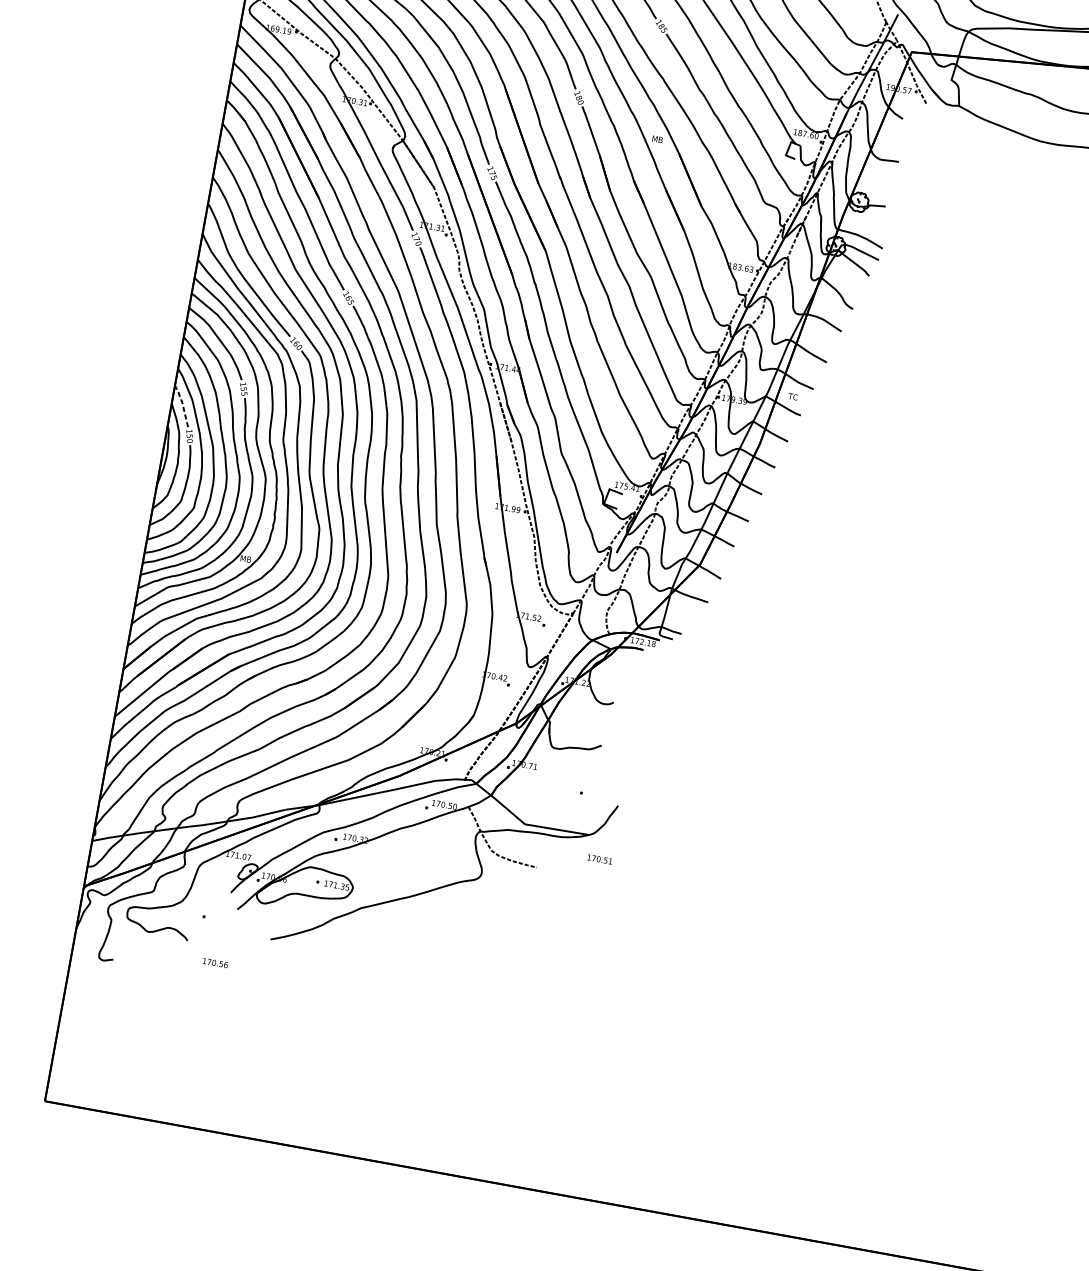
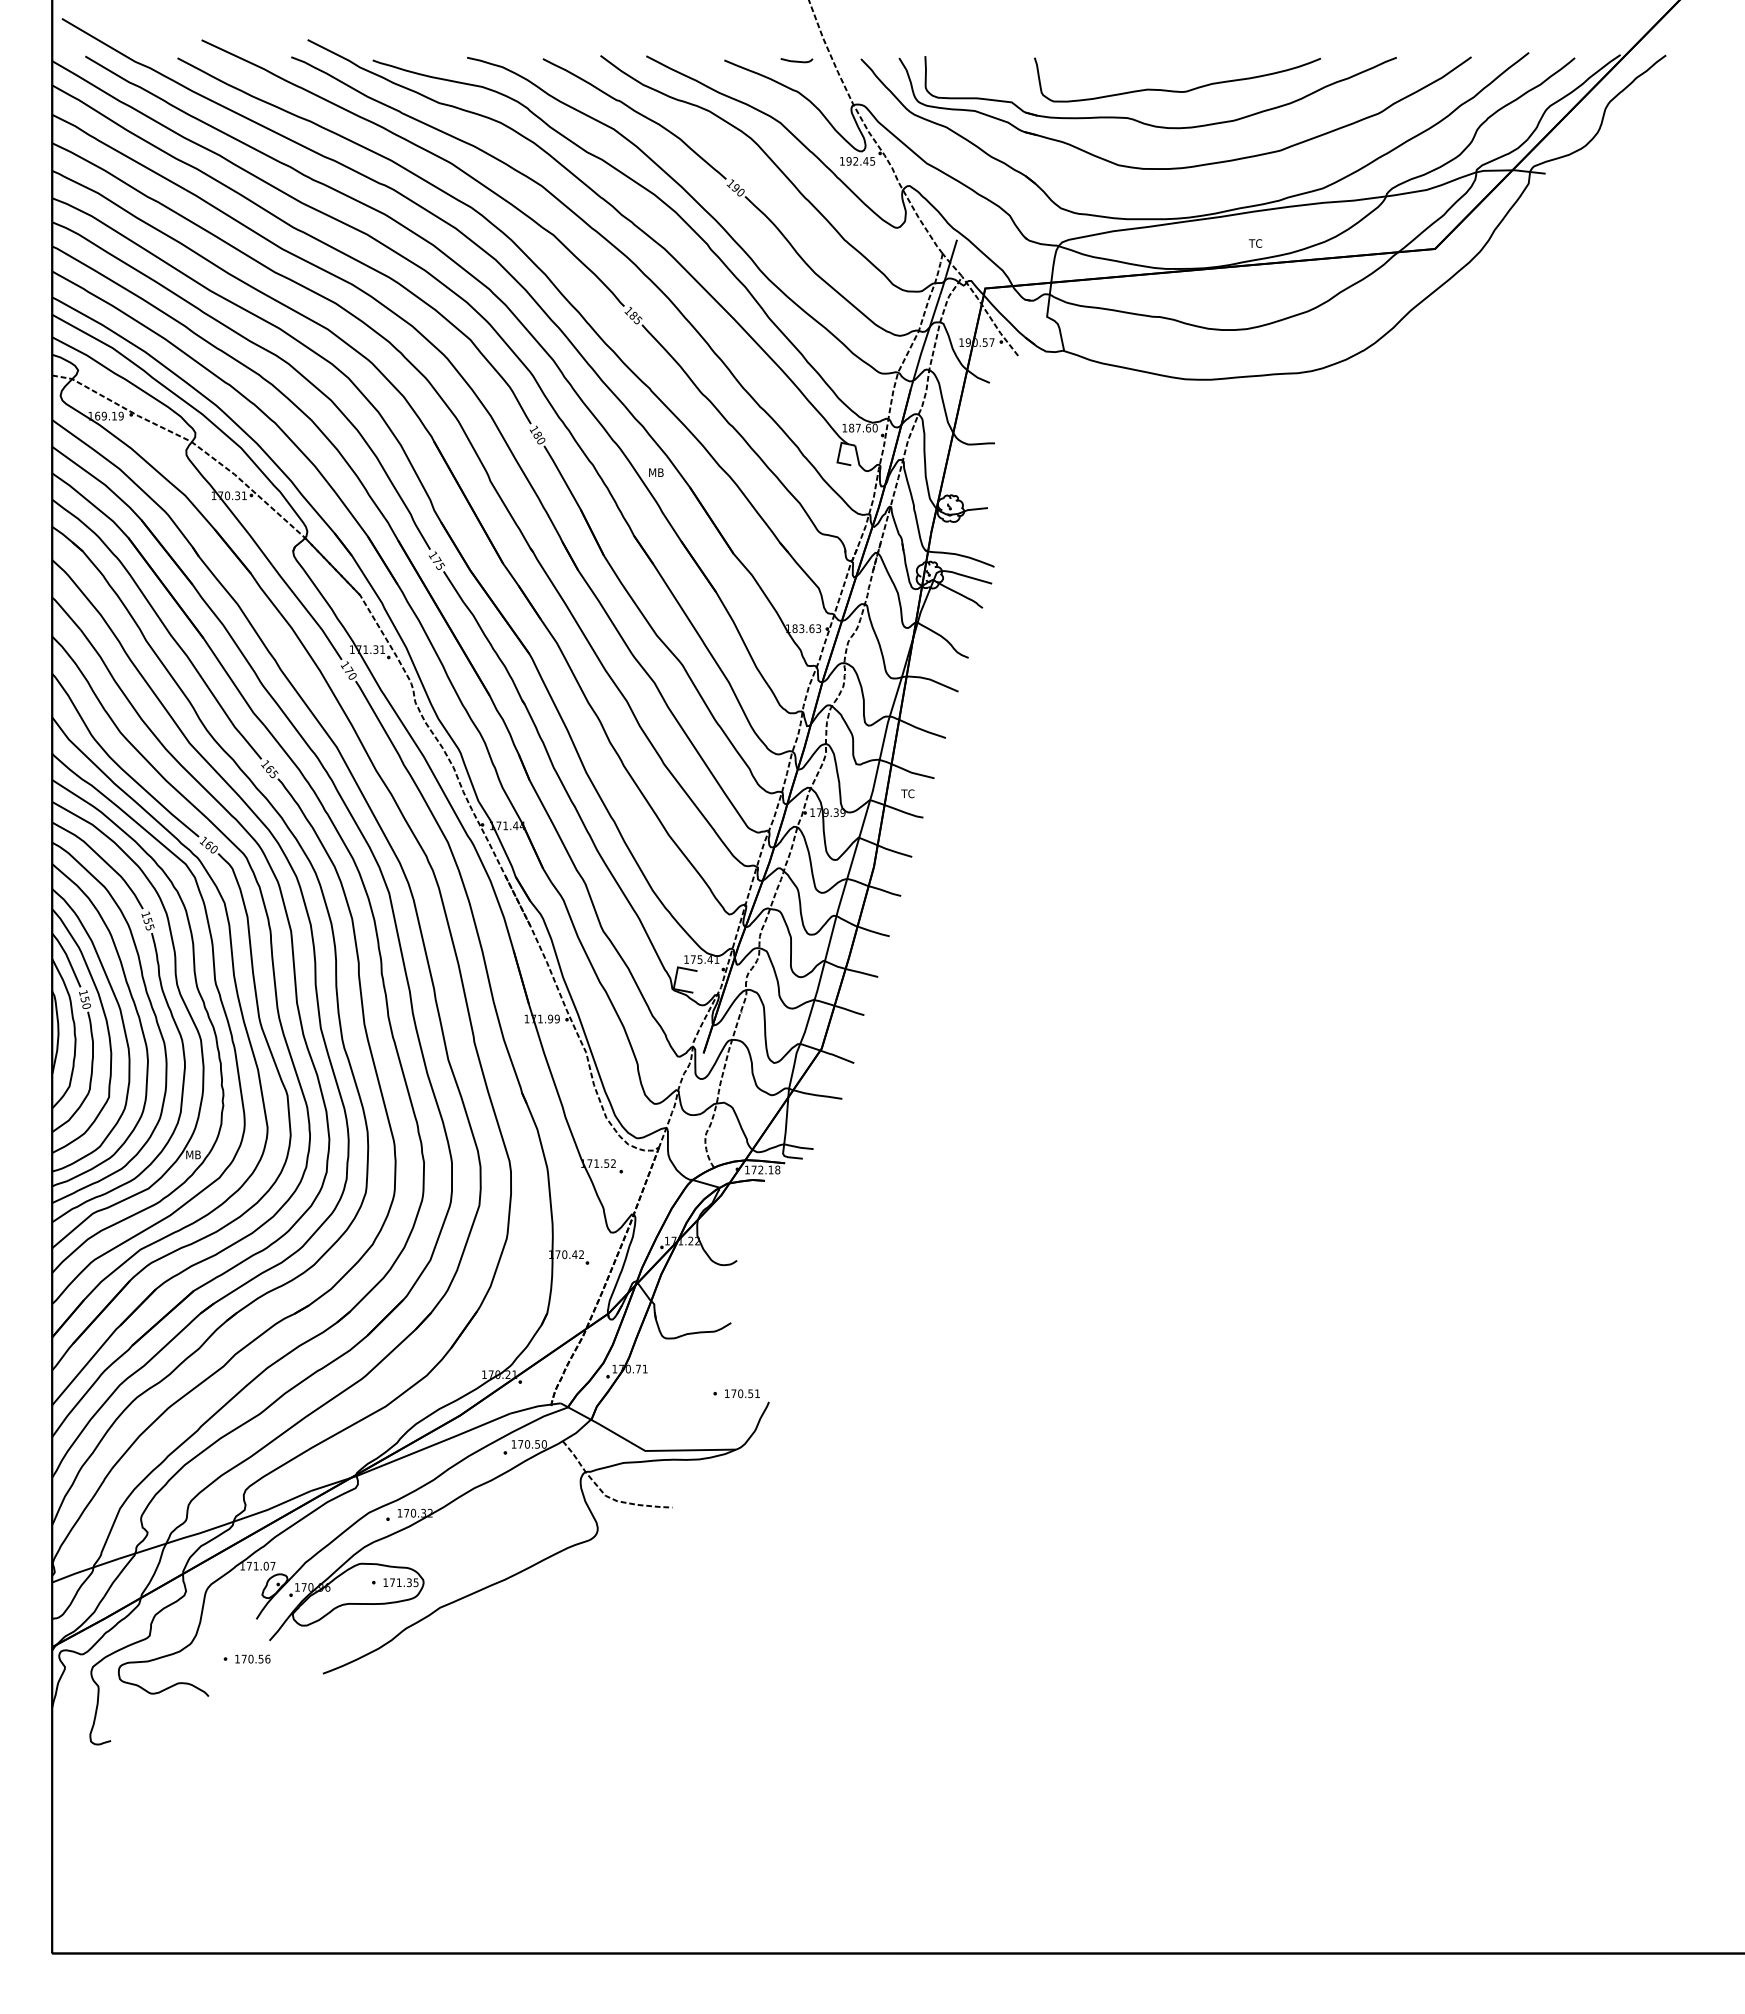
line: (182, 404) -> (67, 957), dashed -> solid
text: (600, 859) -> (742, 1393), moved
text: (215, 962) -> (252, 1658), moved

